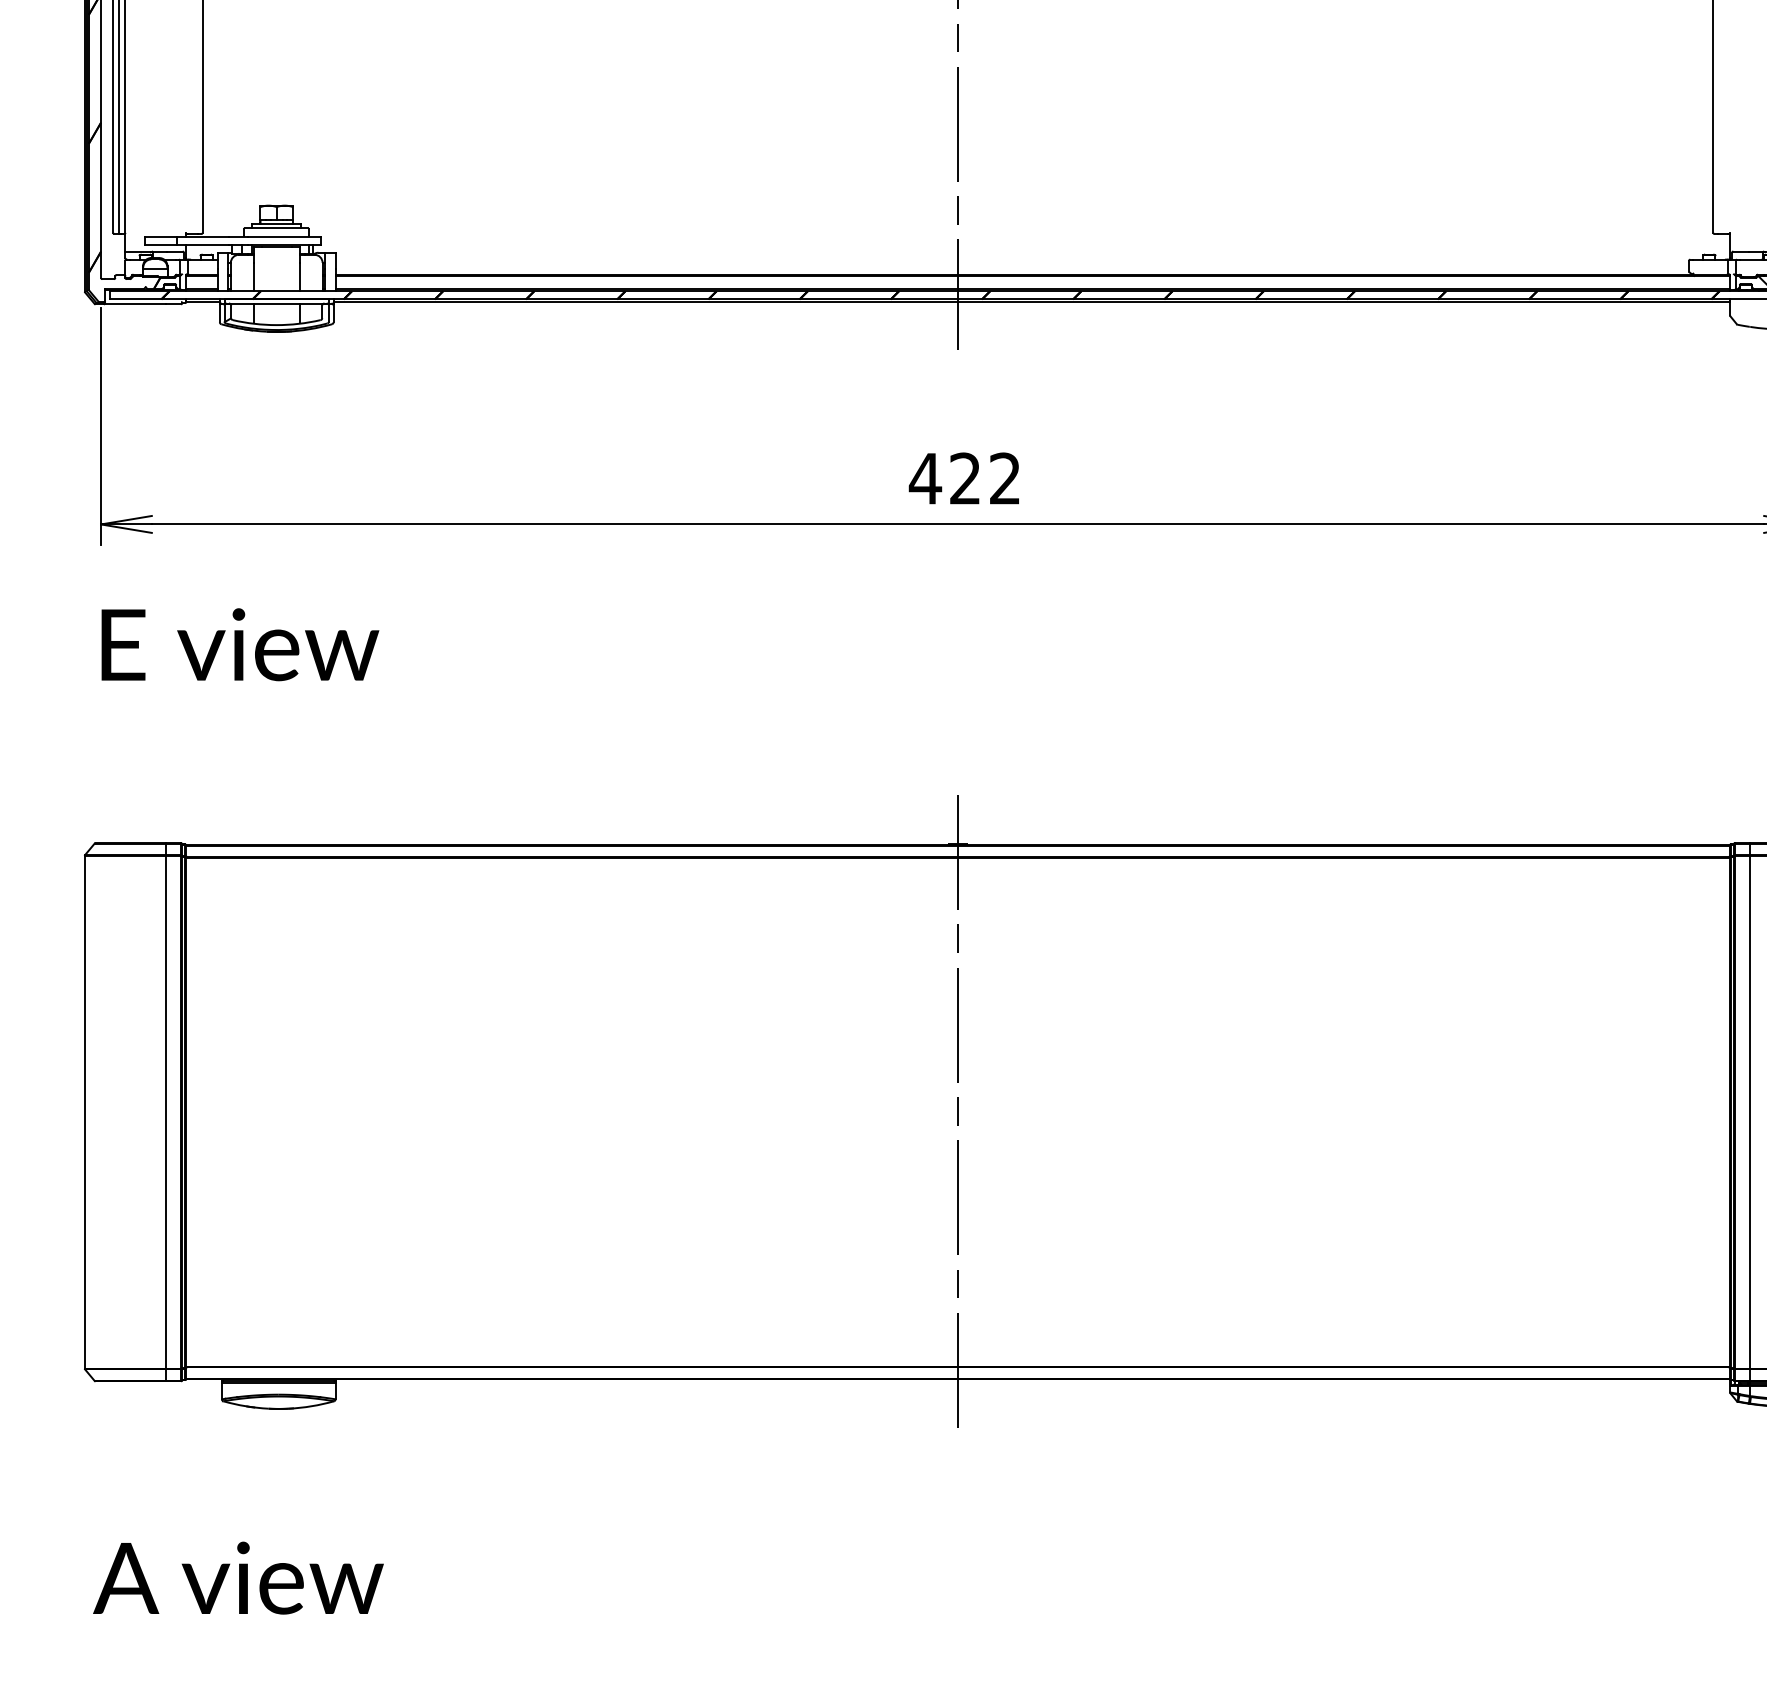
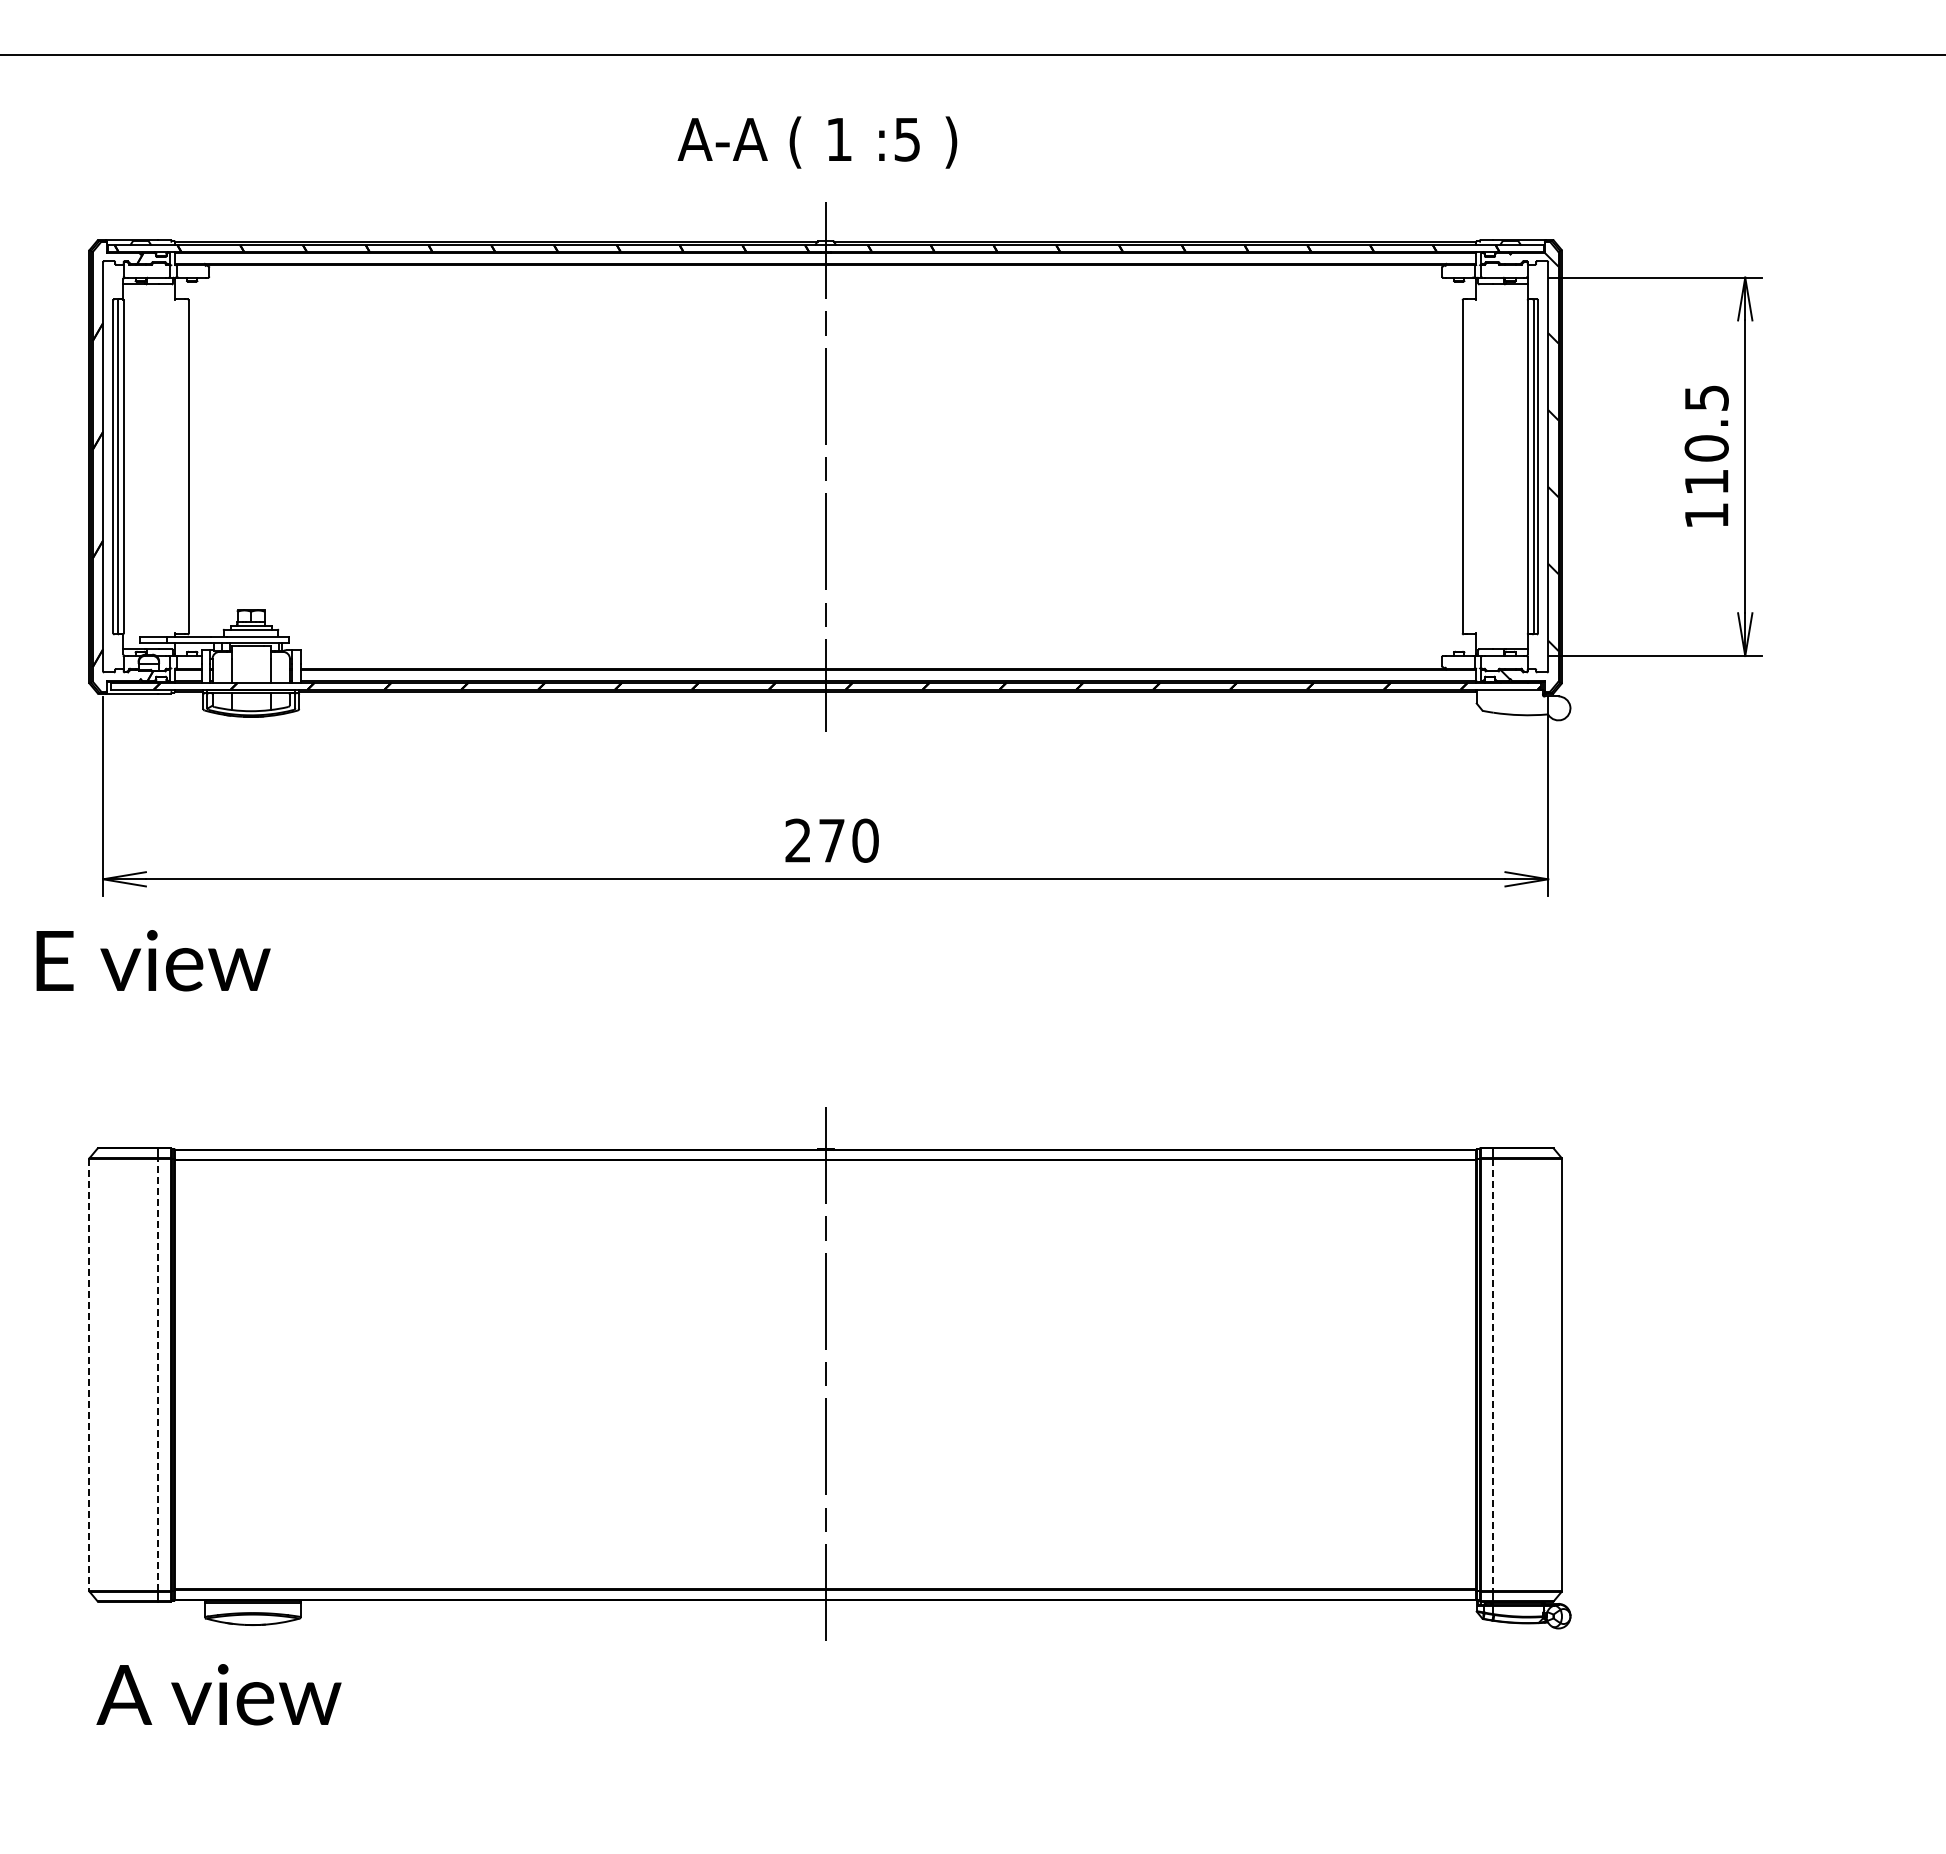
text: (964, 478) -> (831, 840), 422 -> 270
text: (240, 644) -> (153, 960), moved
line: (165, 1111) -> (157, 1374), solid -> dashed
line: (84, 1112) -> (89, 1375), solid -> dashed
line: (1750, 1112) -> (1493, 1375), solid -> dashed
text: (237, 1577) -> (218, 1694), moved

